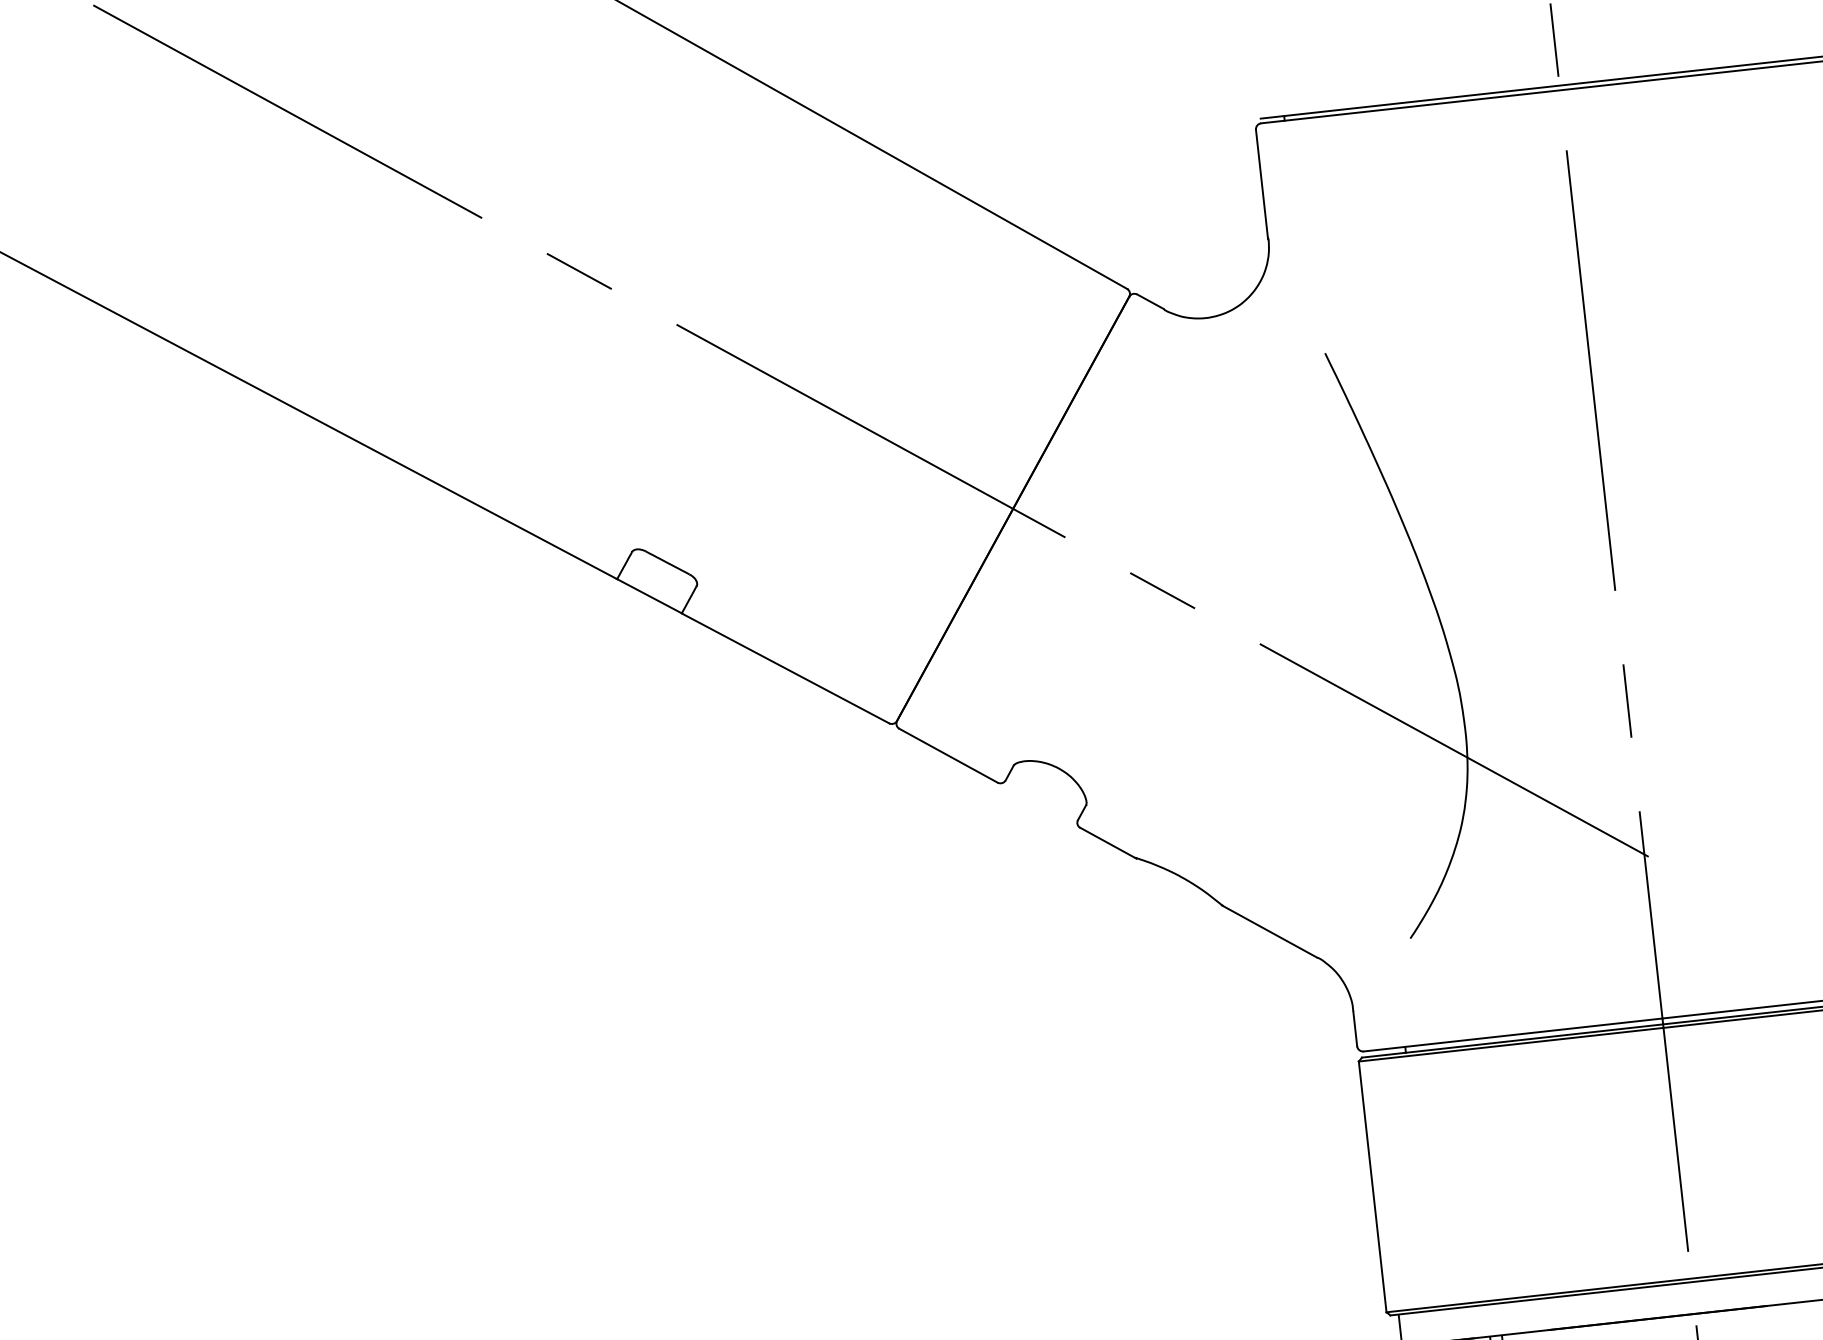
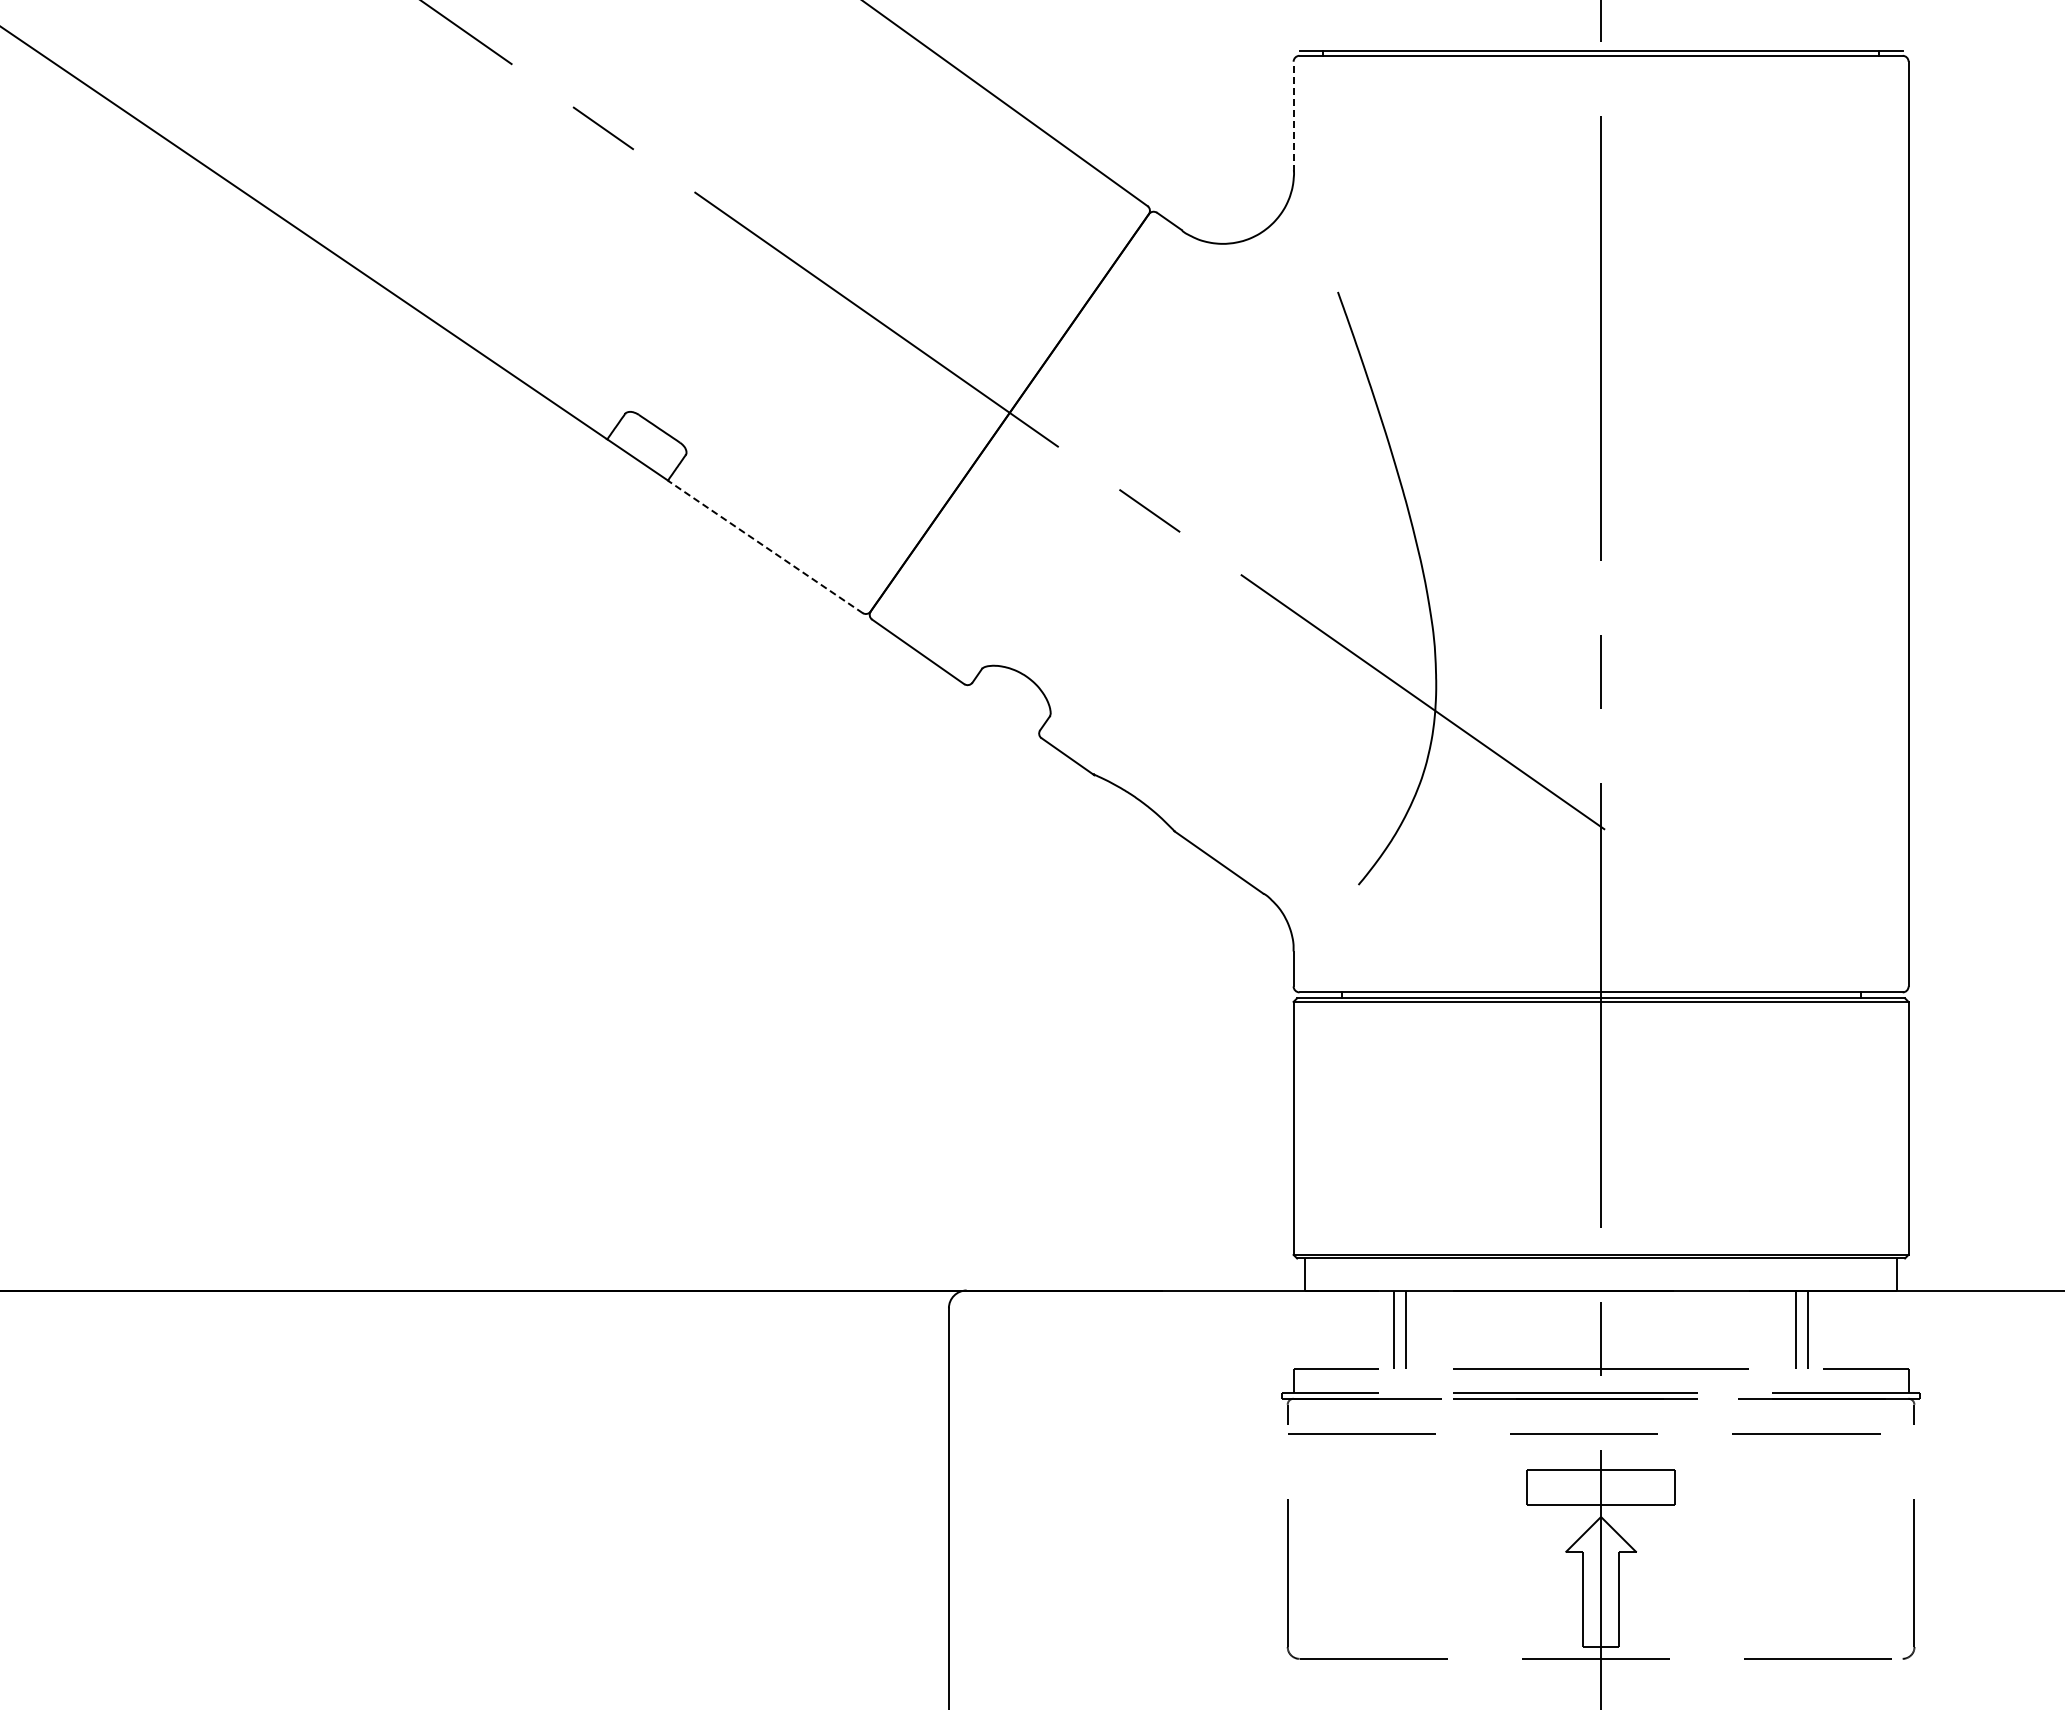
line: (1261, 184) -> (1293, 116), solid -> dashed
line: (785, 668) -> (765, 546), solid -> dashed

